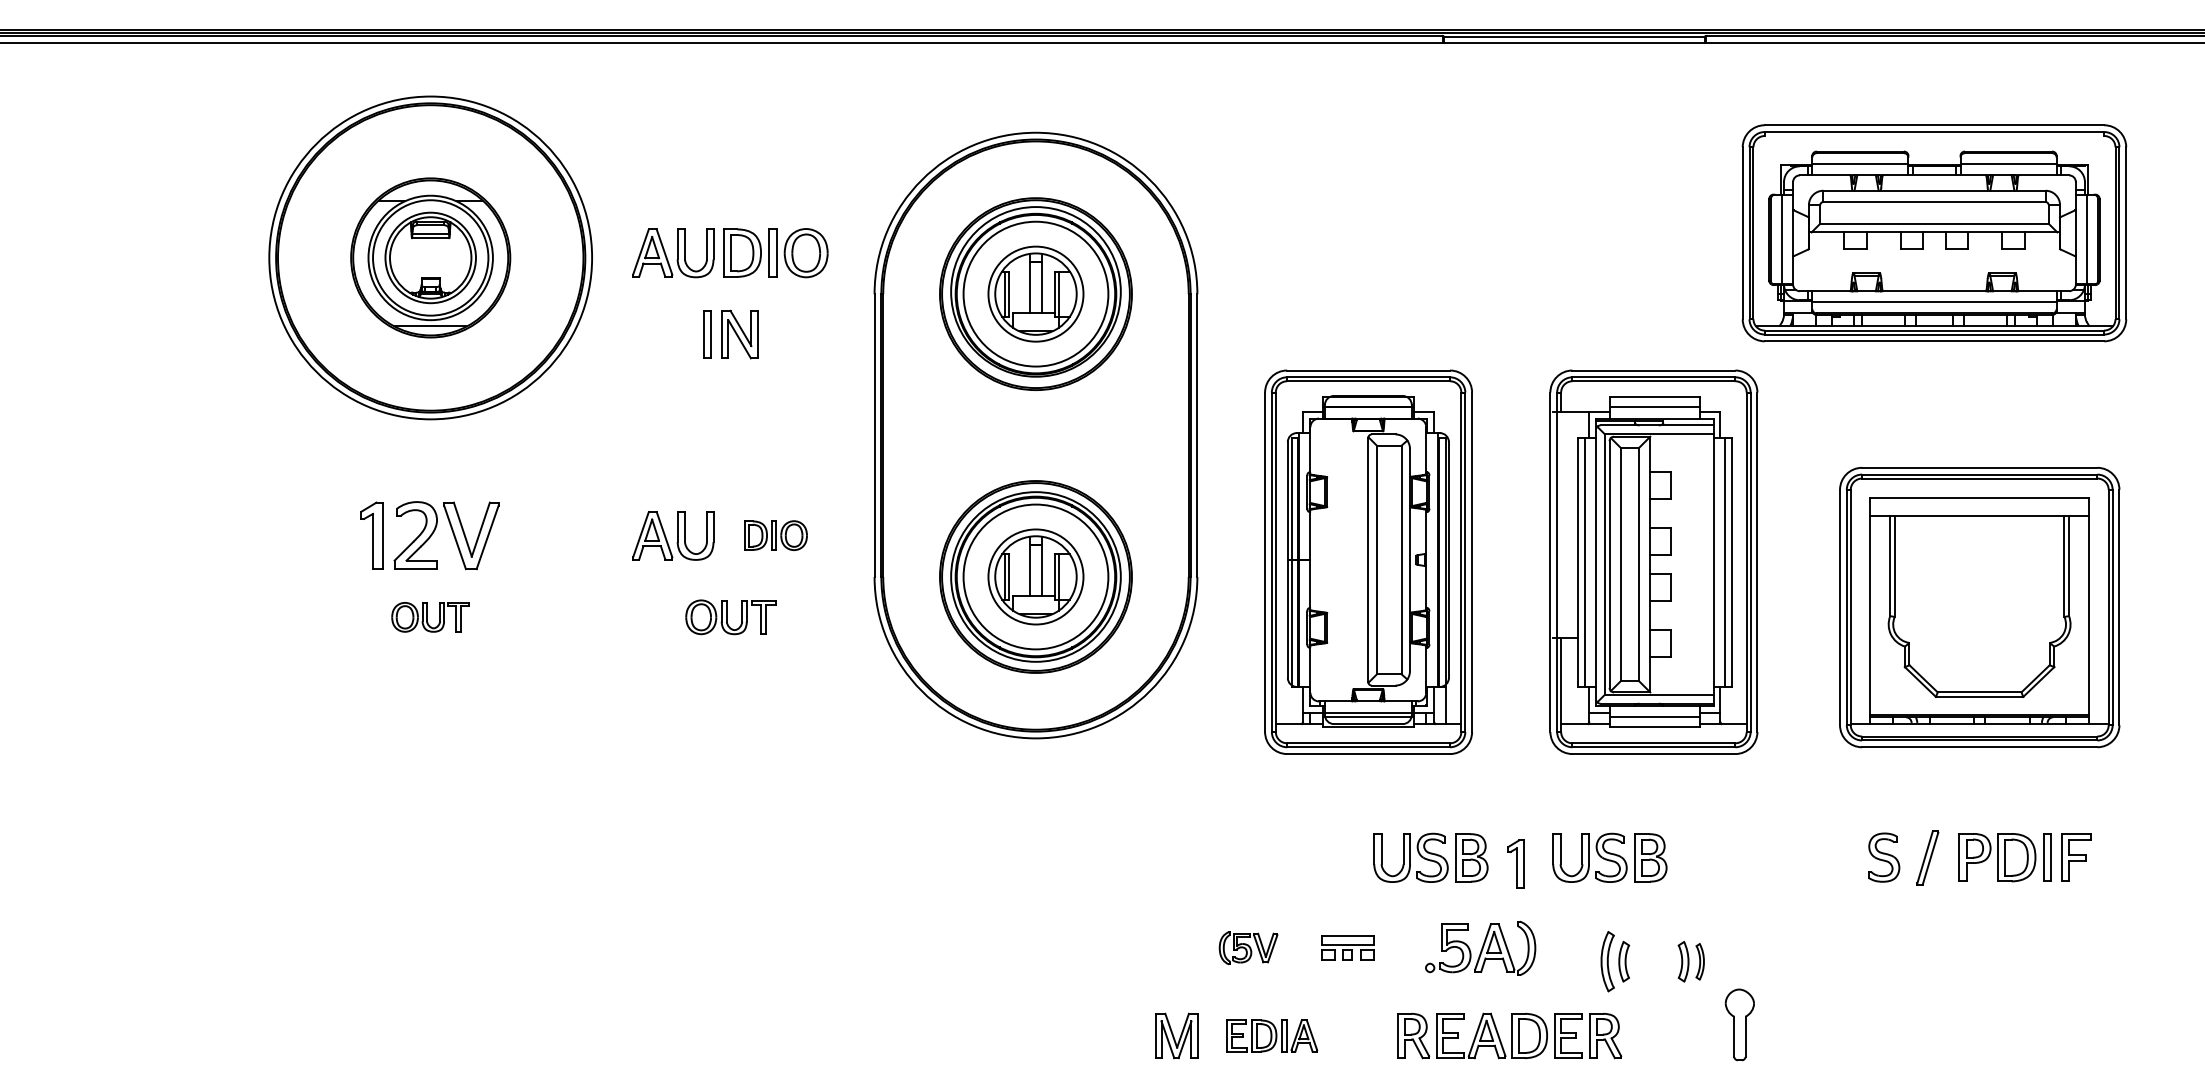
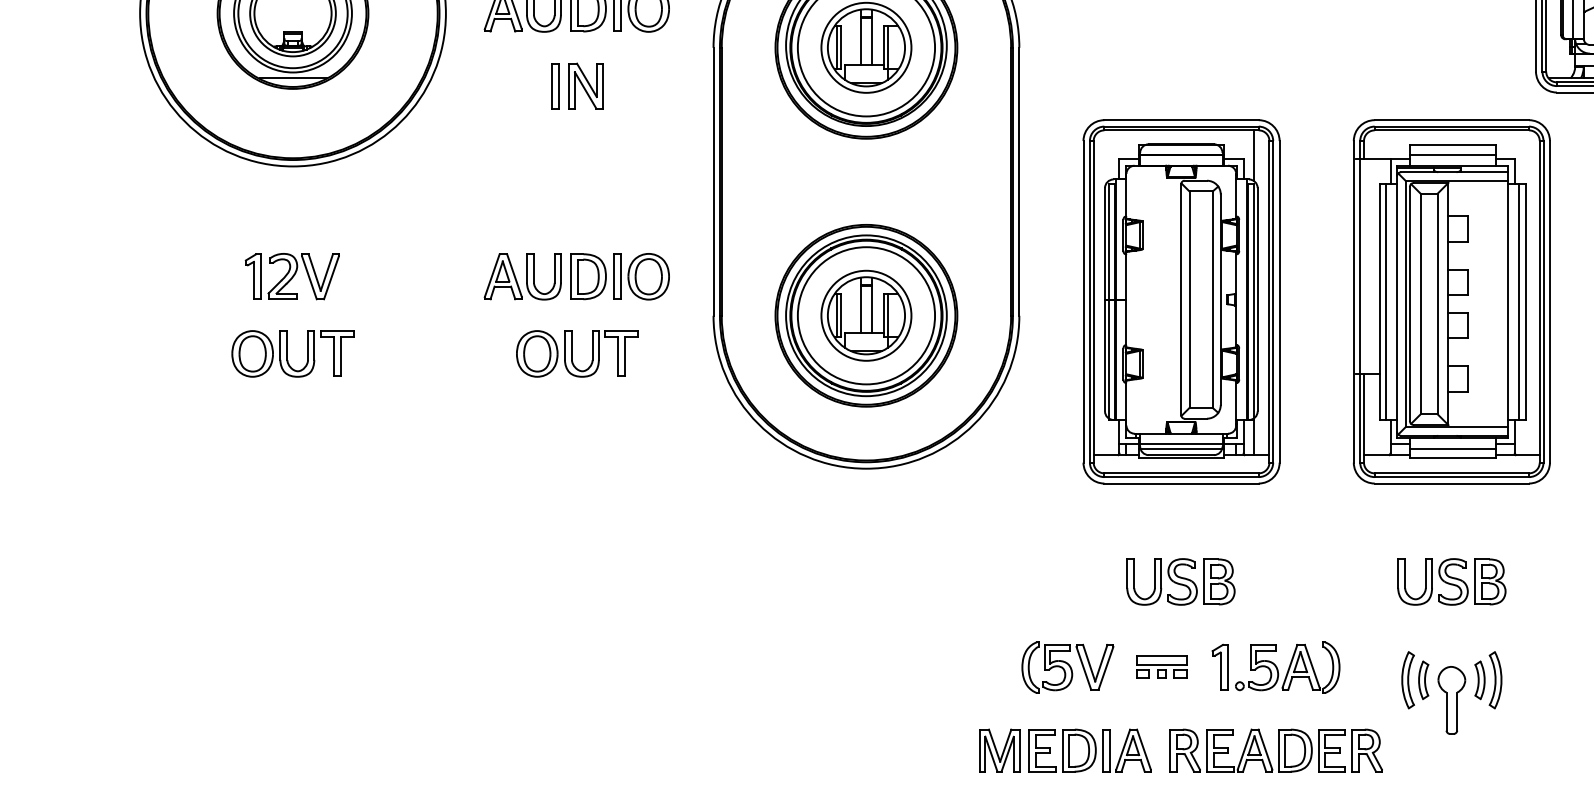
line: (1445, 408) -> (1254, 156), added
part: (430, 535) -> (292, 276), size x0.71
part: (775, 535) -> (619, 276), size x1.67
part: (430, 617) -> (292, 354), size x1.67
part: (730, 617) -> (577, 354), size x1.43
part: (1430, 857) -> (1180, 581), moved
part: (1609, 857) -> (1451, 581), moved
part: (1515, 863) -> (1219, 666), moved
part: (1248, 947) -> (1067, 666), size x1.67
part: (1700, 961) -> (1496, 680), size x1.67
part: (1739, 1024) -> (1451, 699), moved
part: (1272, 1035) -> (1090, 750), size x1.43
part: (1509, 1035) -> (1276, 750), moved

